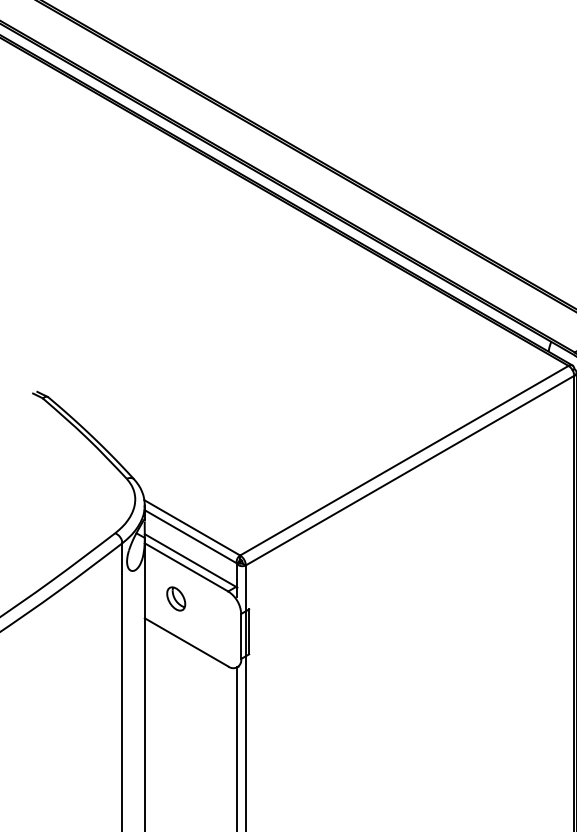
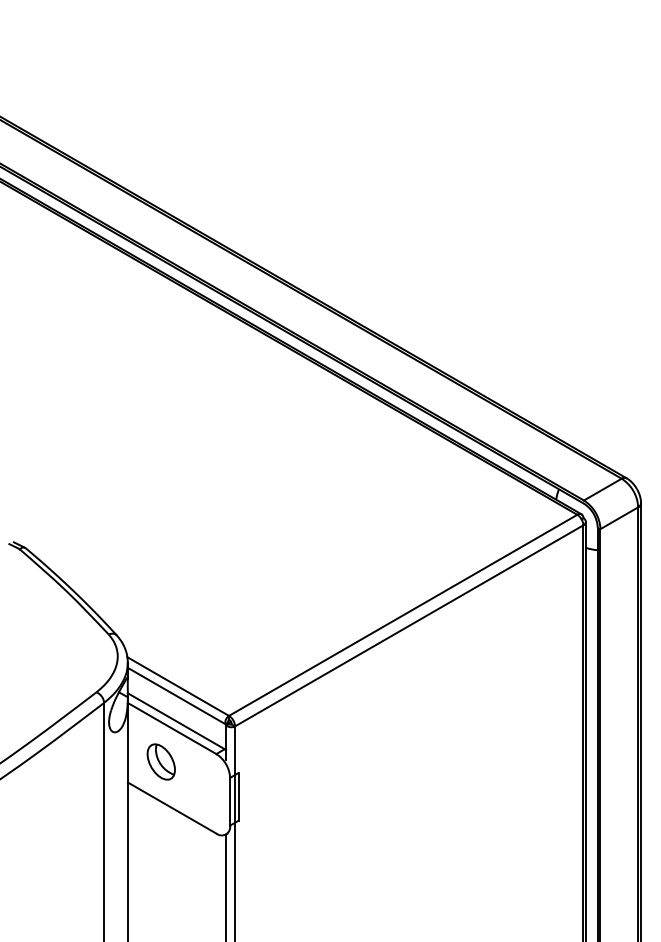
part: (175, 598) -> (160, 761), size x1.43

